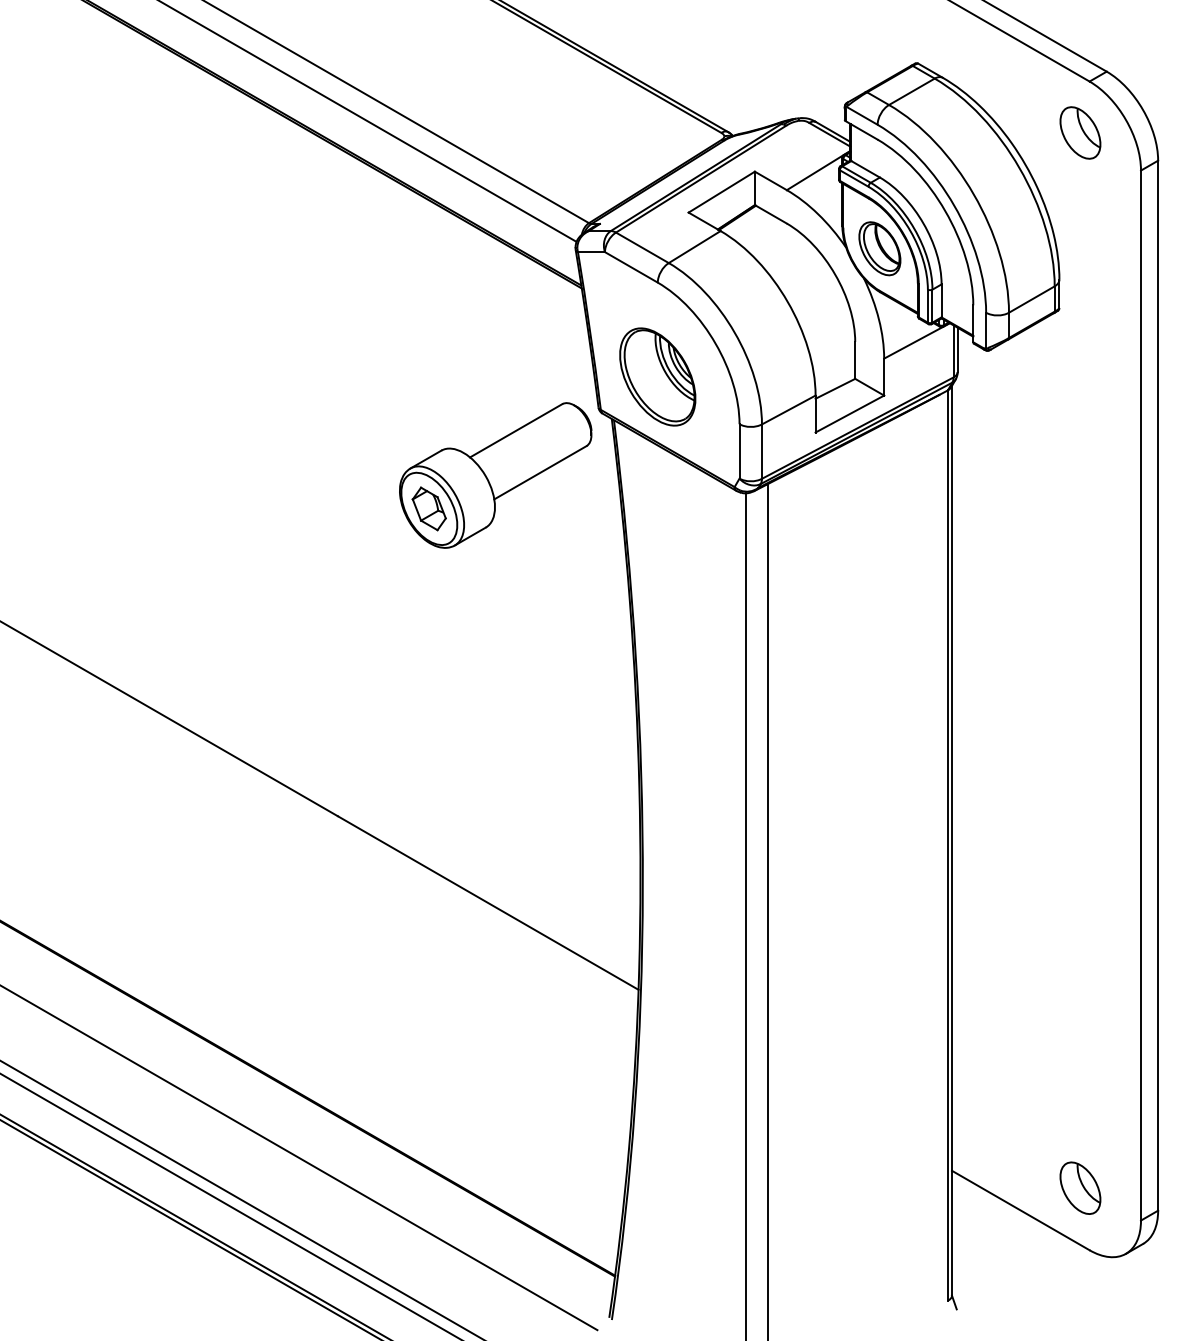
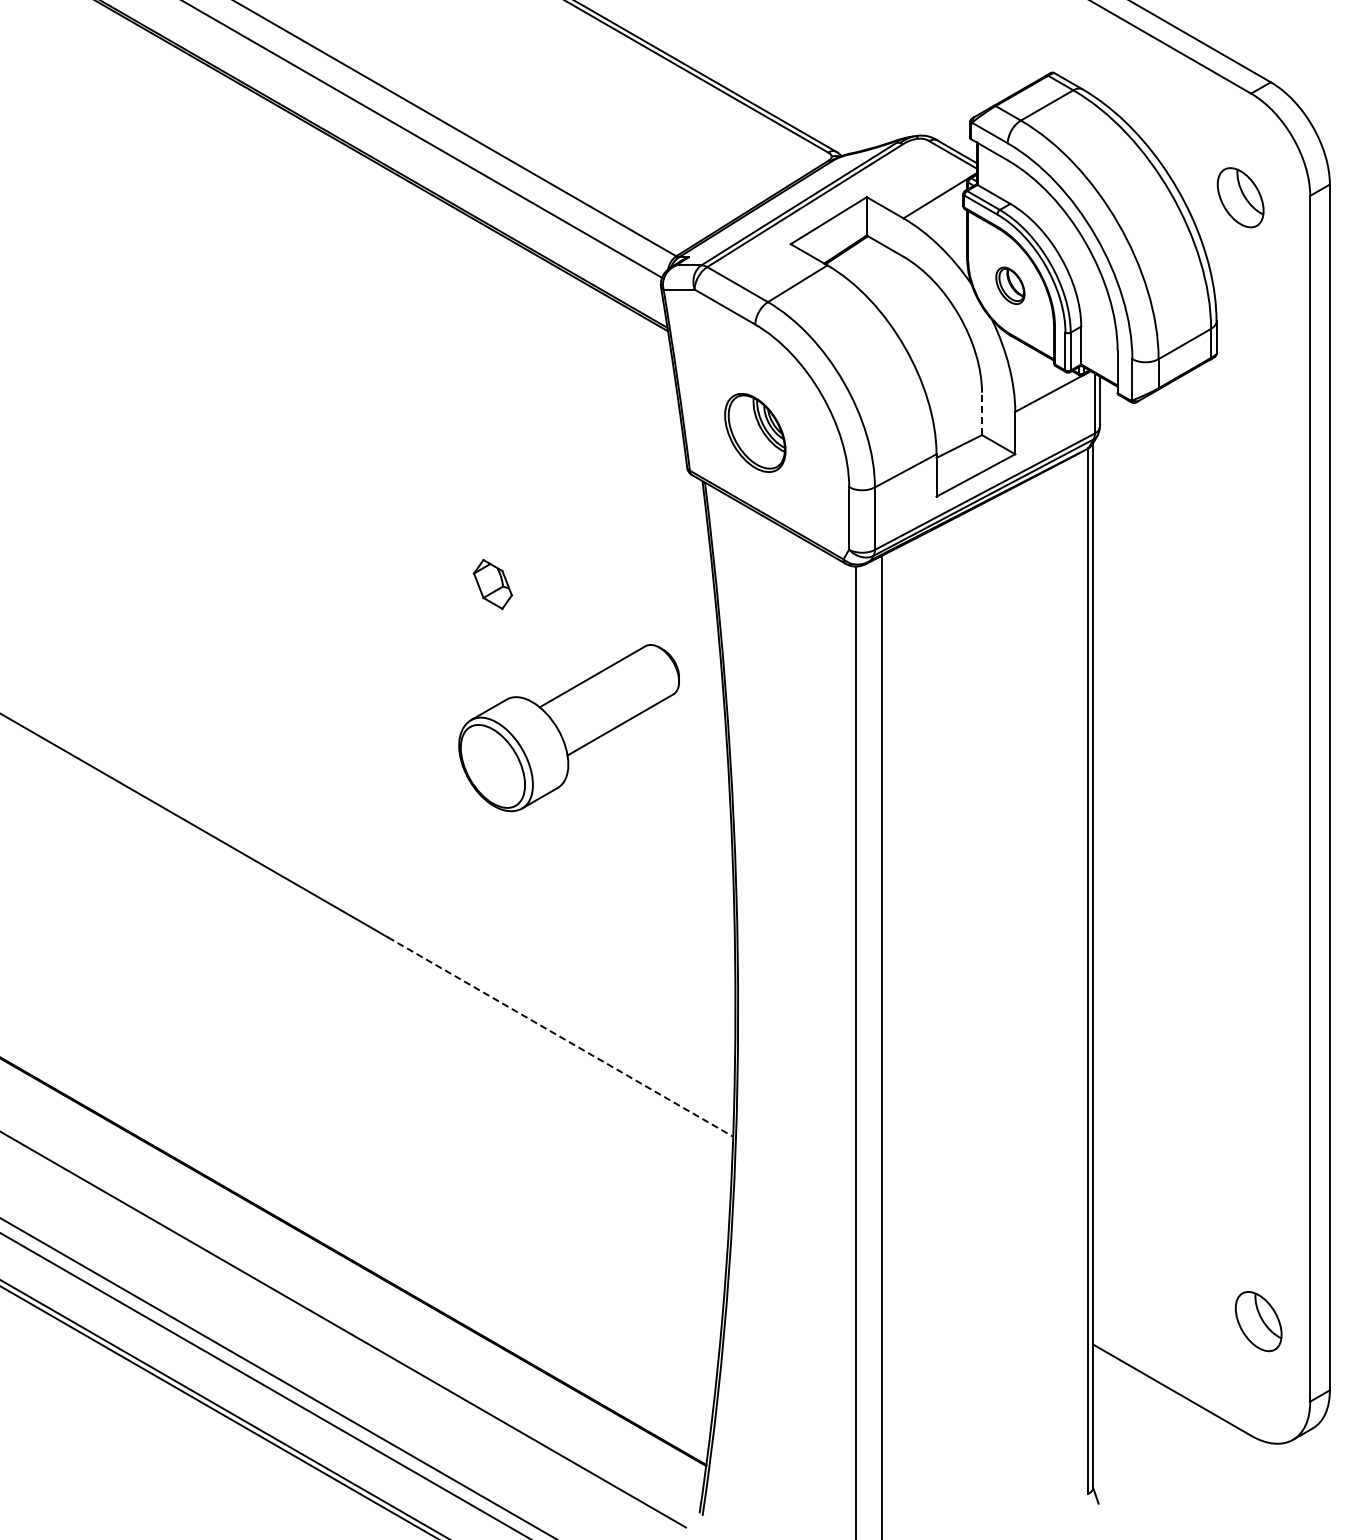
part: (1080, 132) -> (1240, 197), moved
part: (880, 248) -> (1010, 285), size x0.6
line: (855, 360) -> (982, 413), solid -> dashed
part: (657, 376) -> (755, 432), size x0.7
part: (495, 475) -> (568, 728), moved
line: (489, 903) -> (561, 1037), solid -> dashed
part: (1080, 1188) -> (1258, 1321), moved

